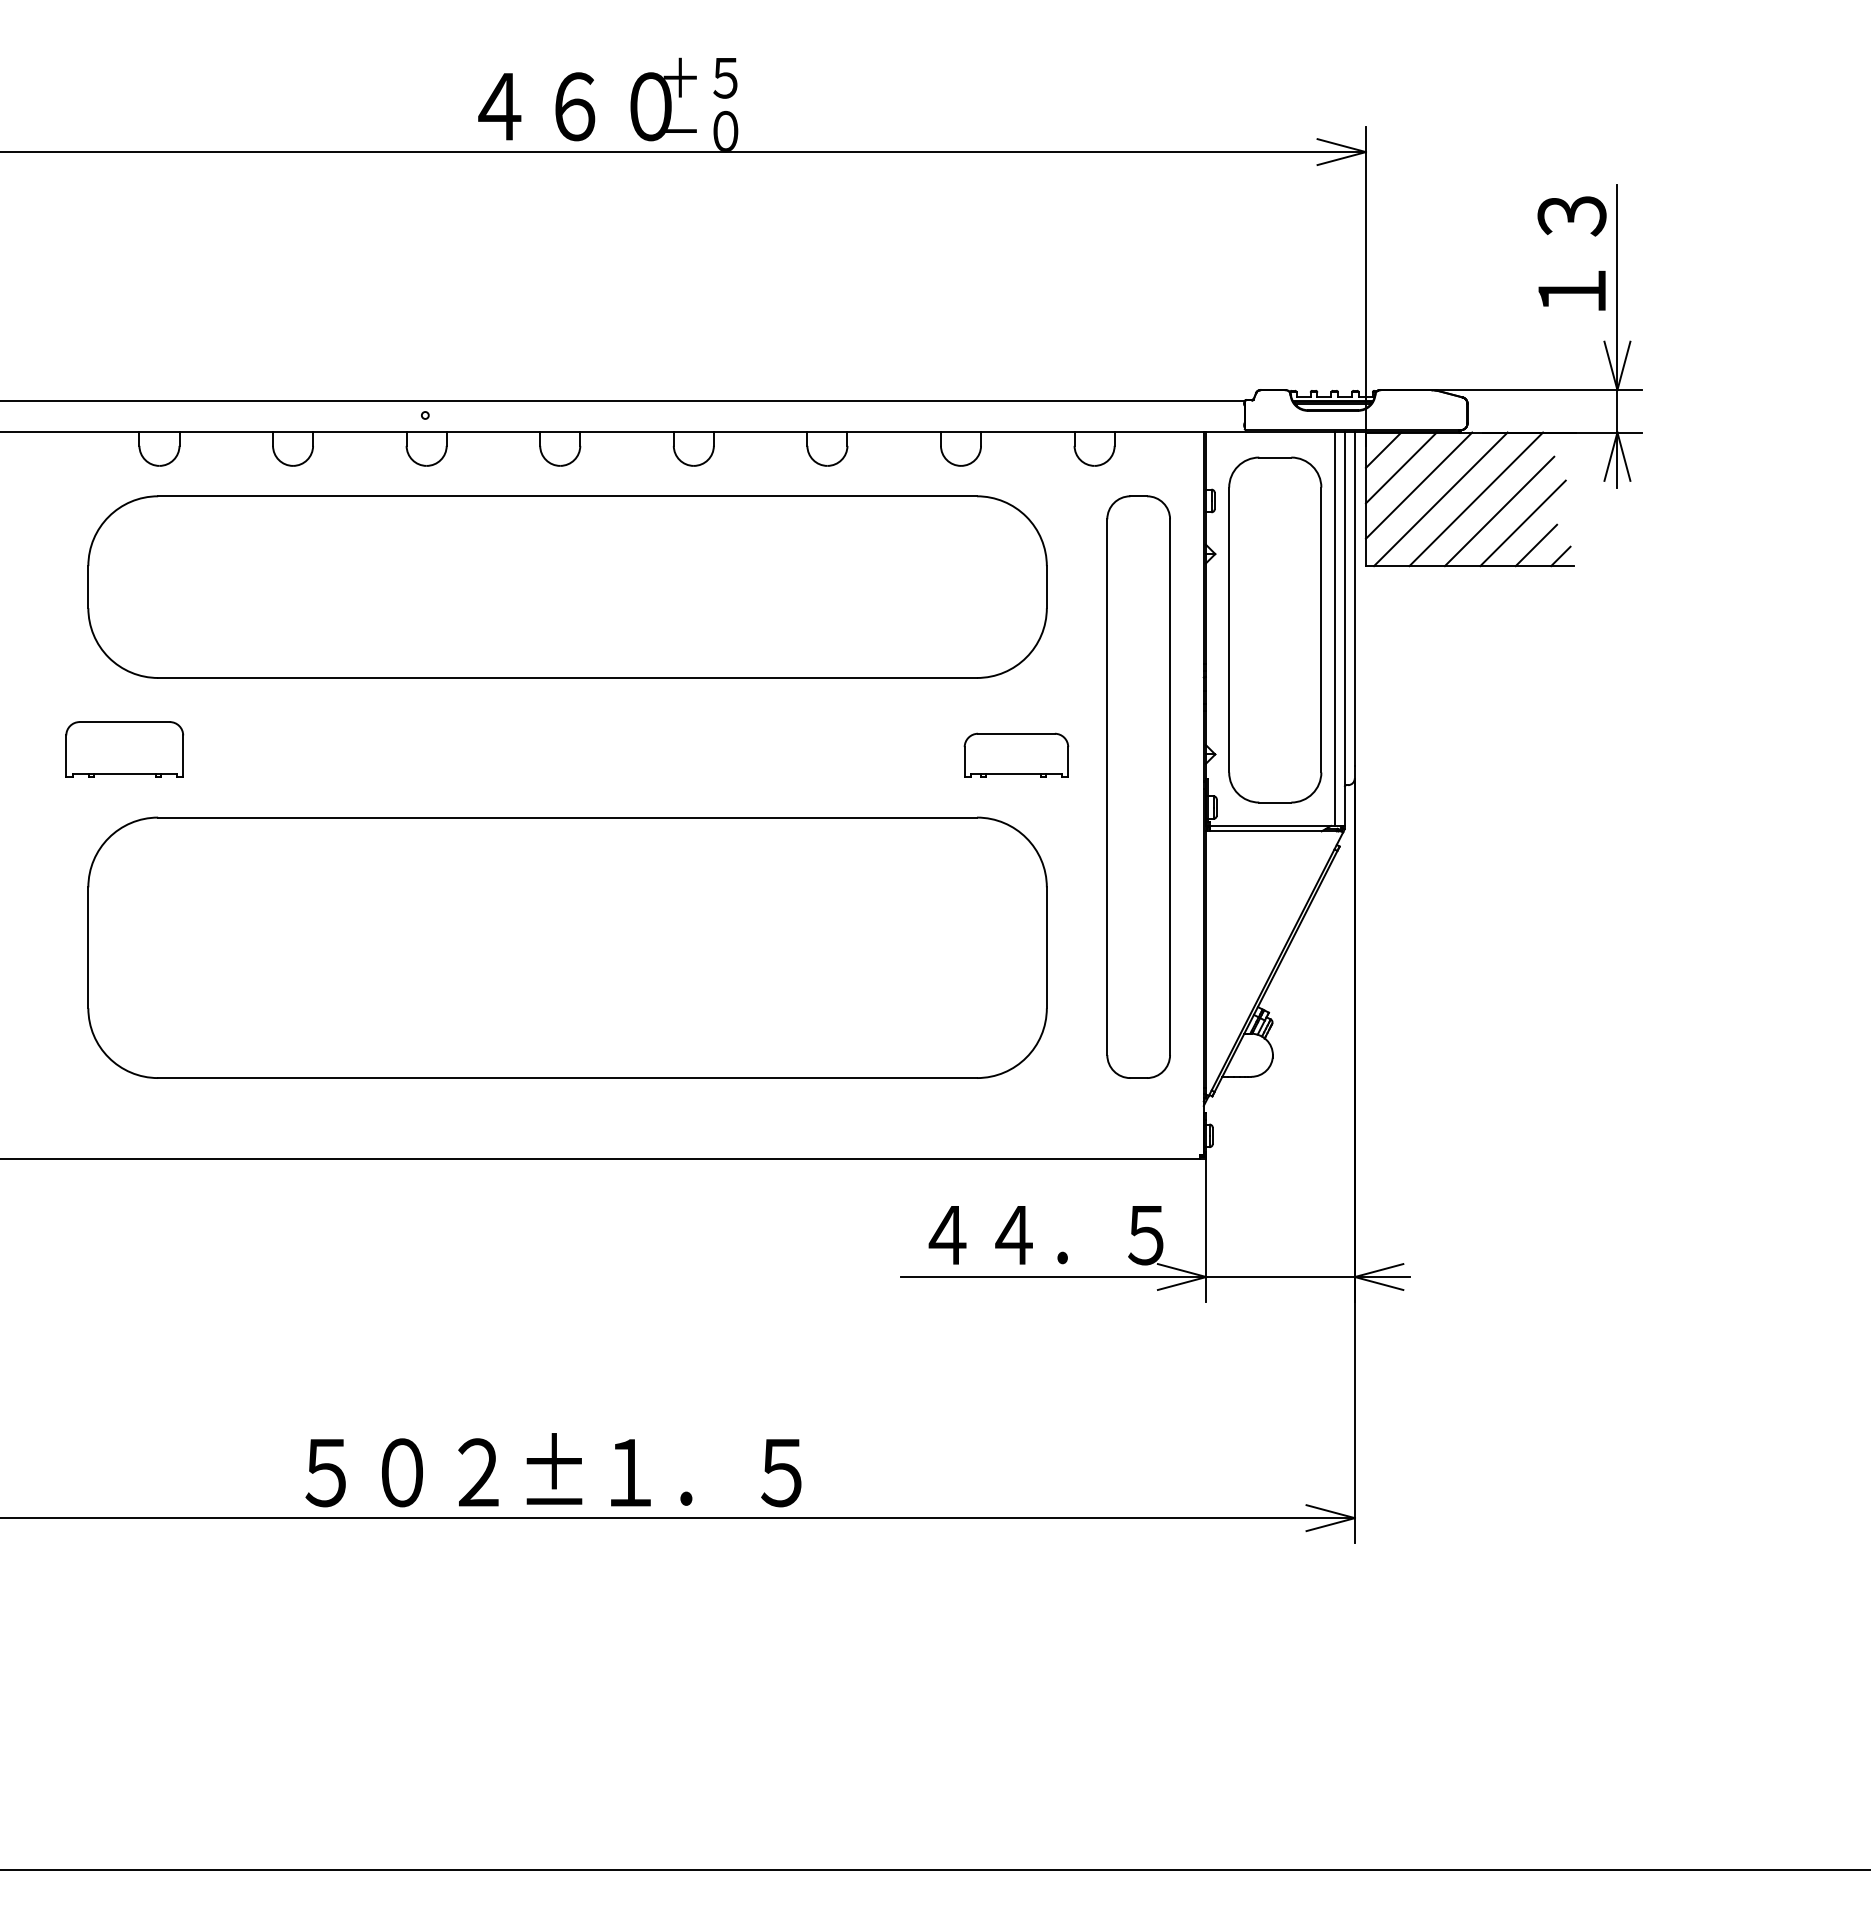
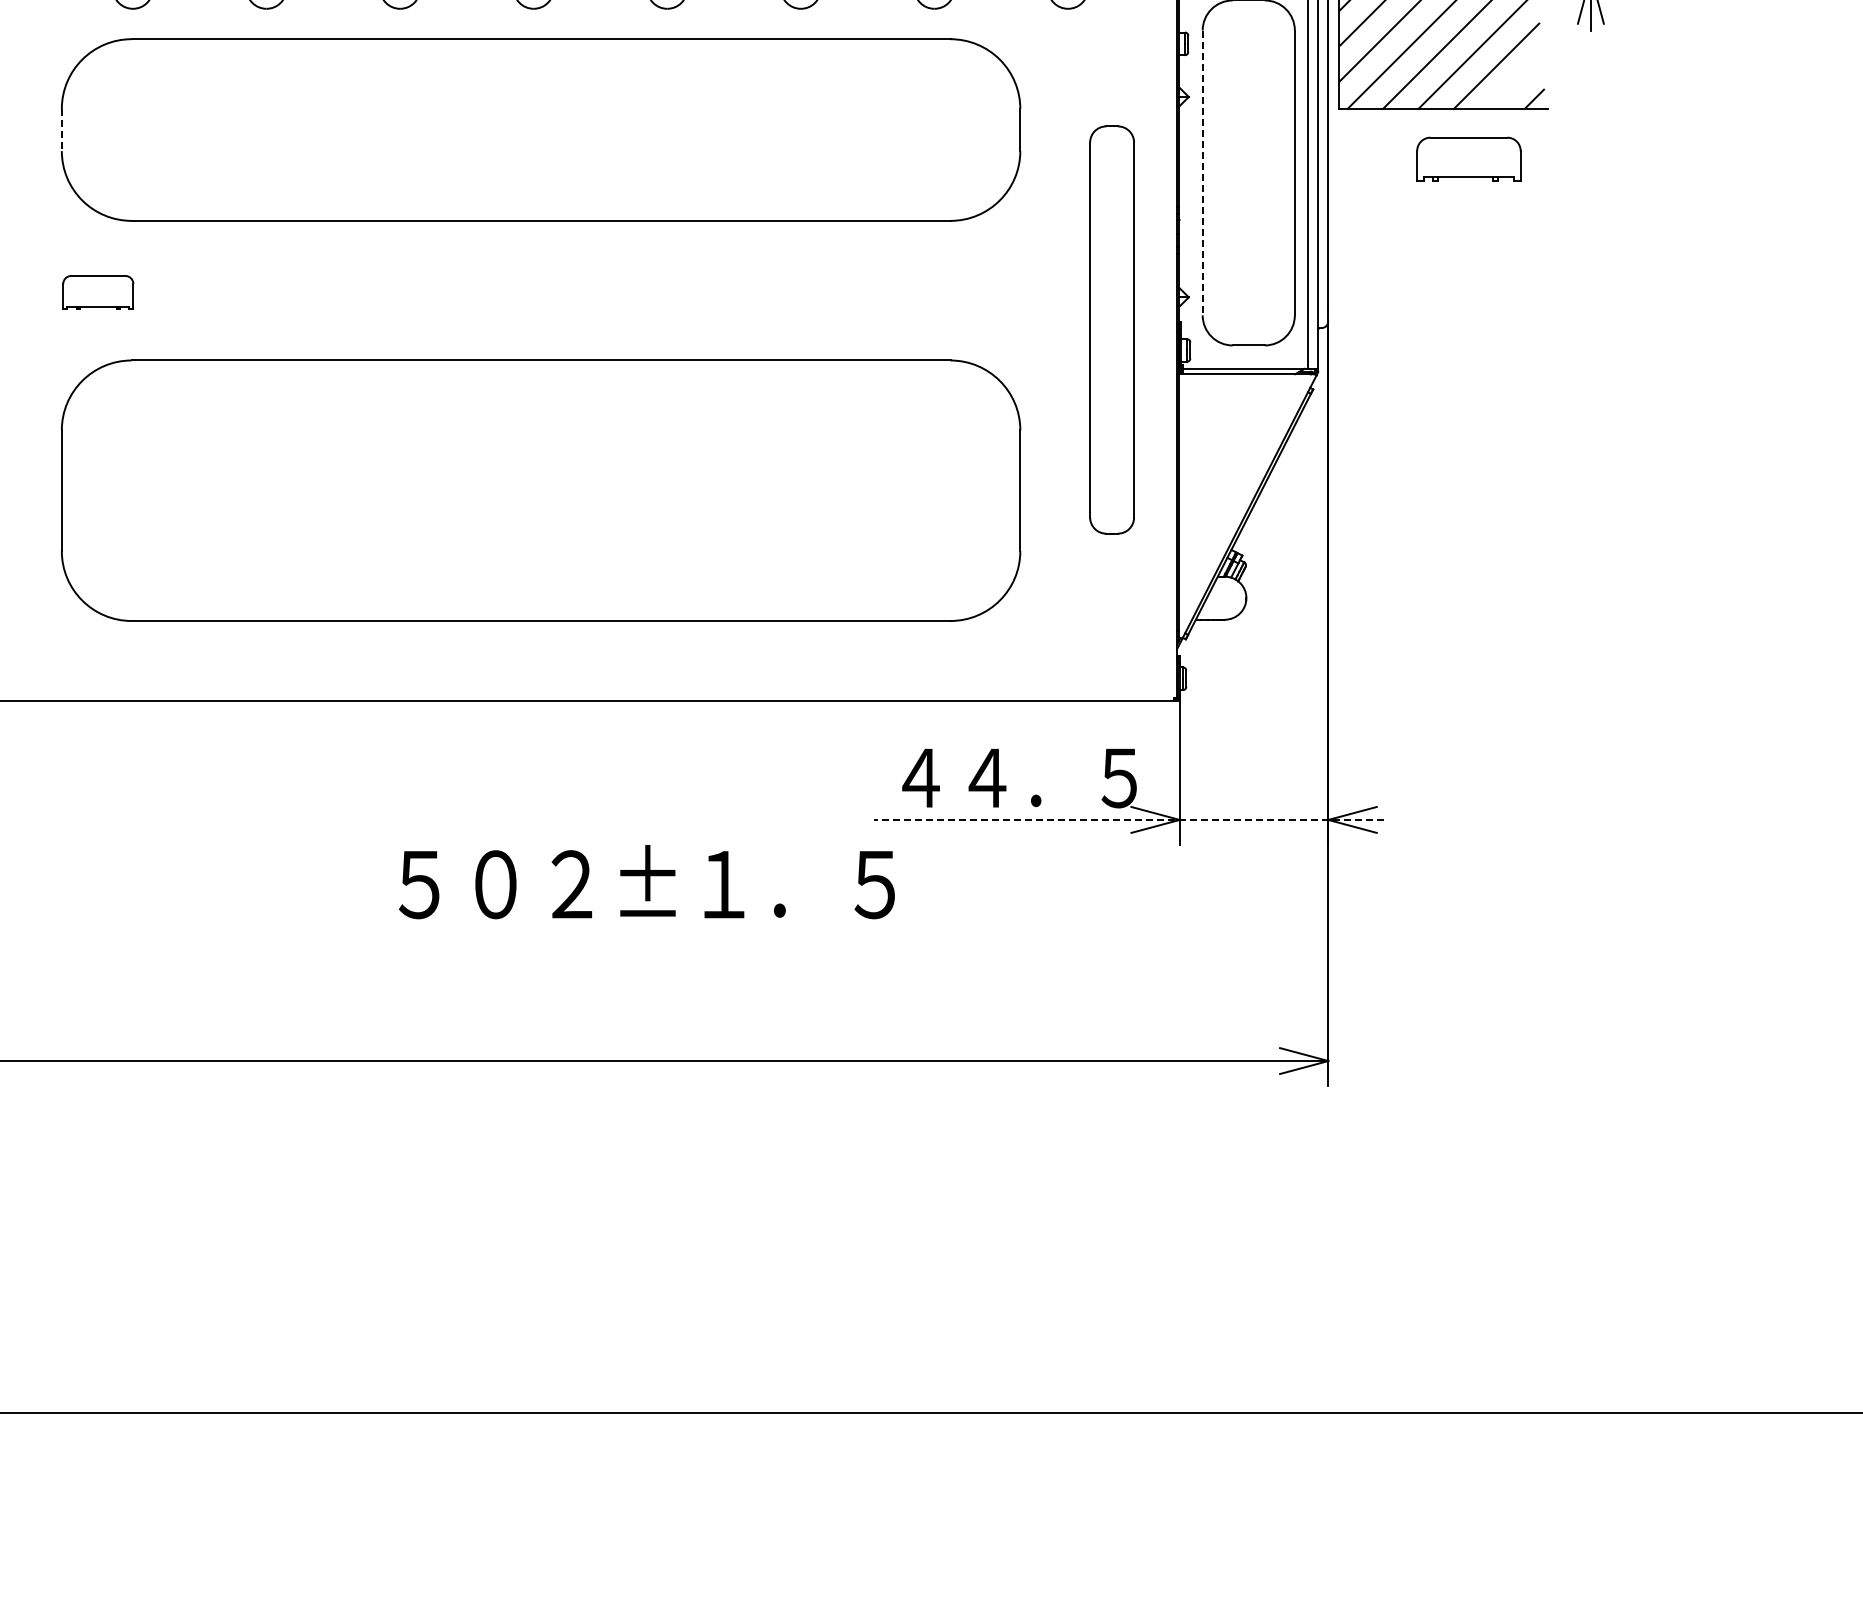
line: (1536, 545) -> (1509, 88), removed
line: (88, 587) -> (61, 130), solid -> dashed
line: (1229, 630) -> (1202, 173), solid -> dashed
part: (124, 749) -> (97, 292), size x0.6
part: (1016, 754) -> (1468, 158), moved
part: (1138, 786) -> (1111, 329), size x0.7
line: (1155, 1277) -> (1128, 820), solid -> dashed
text: (553, 1470) -> (646, 882), moved

